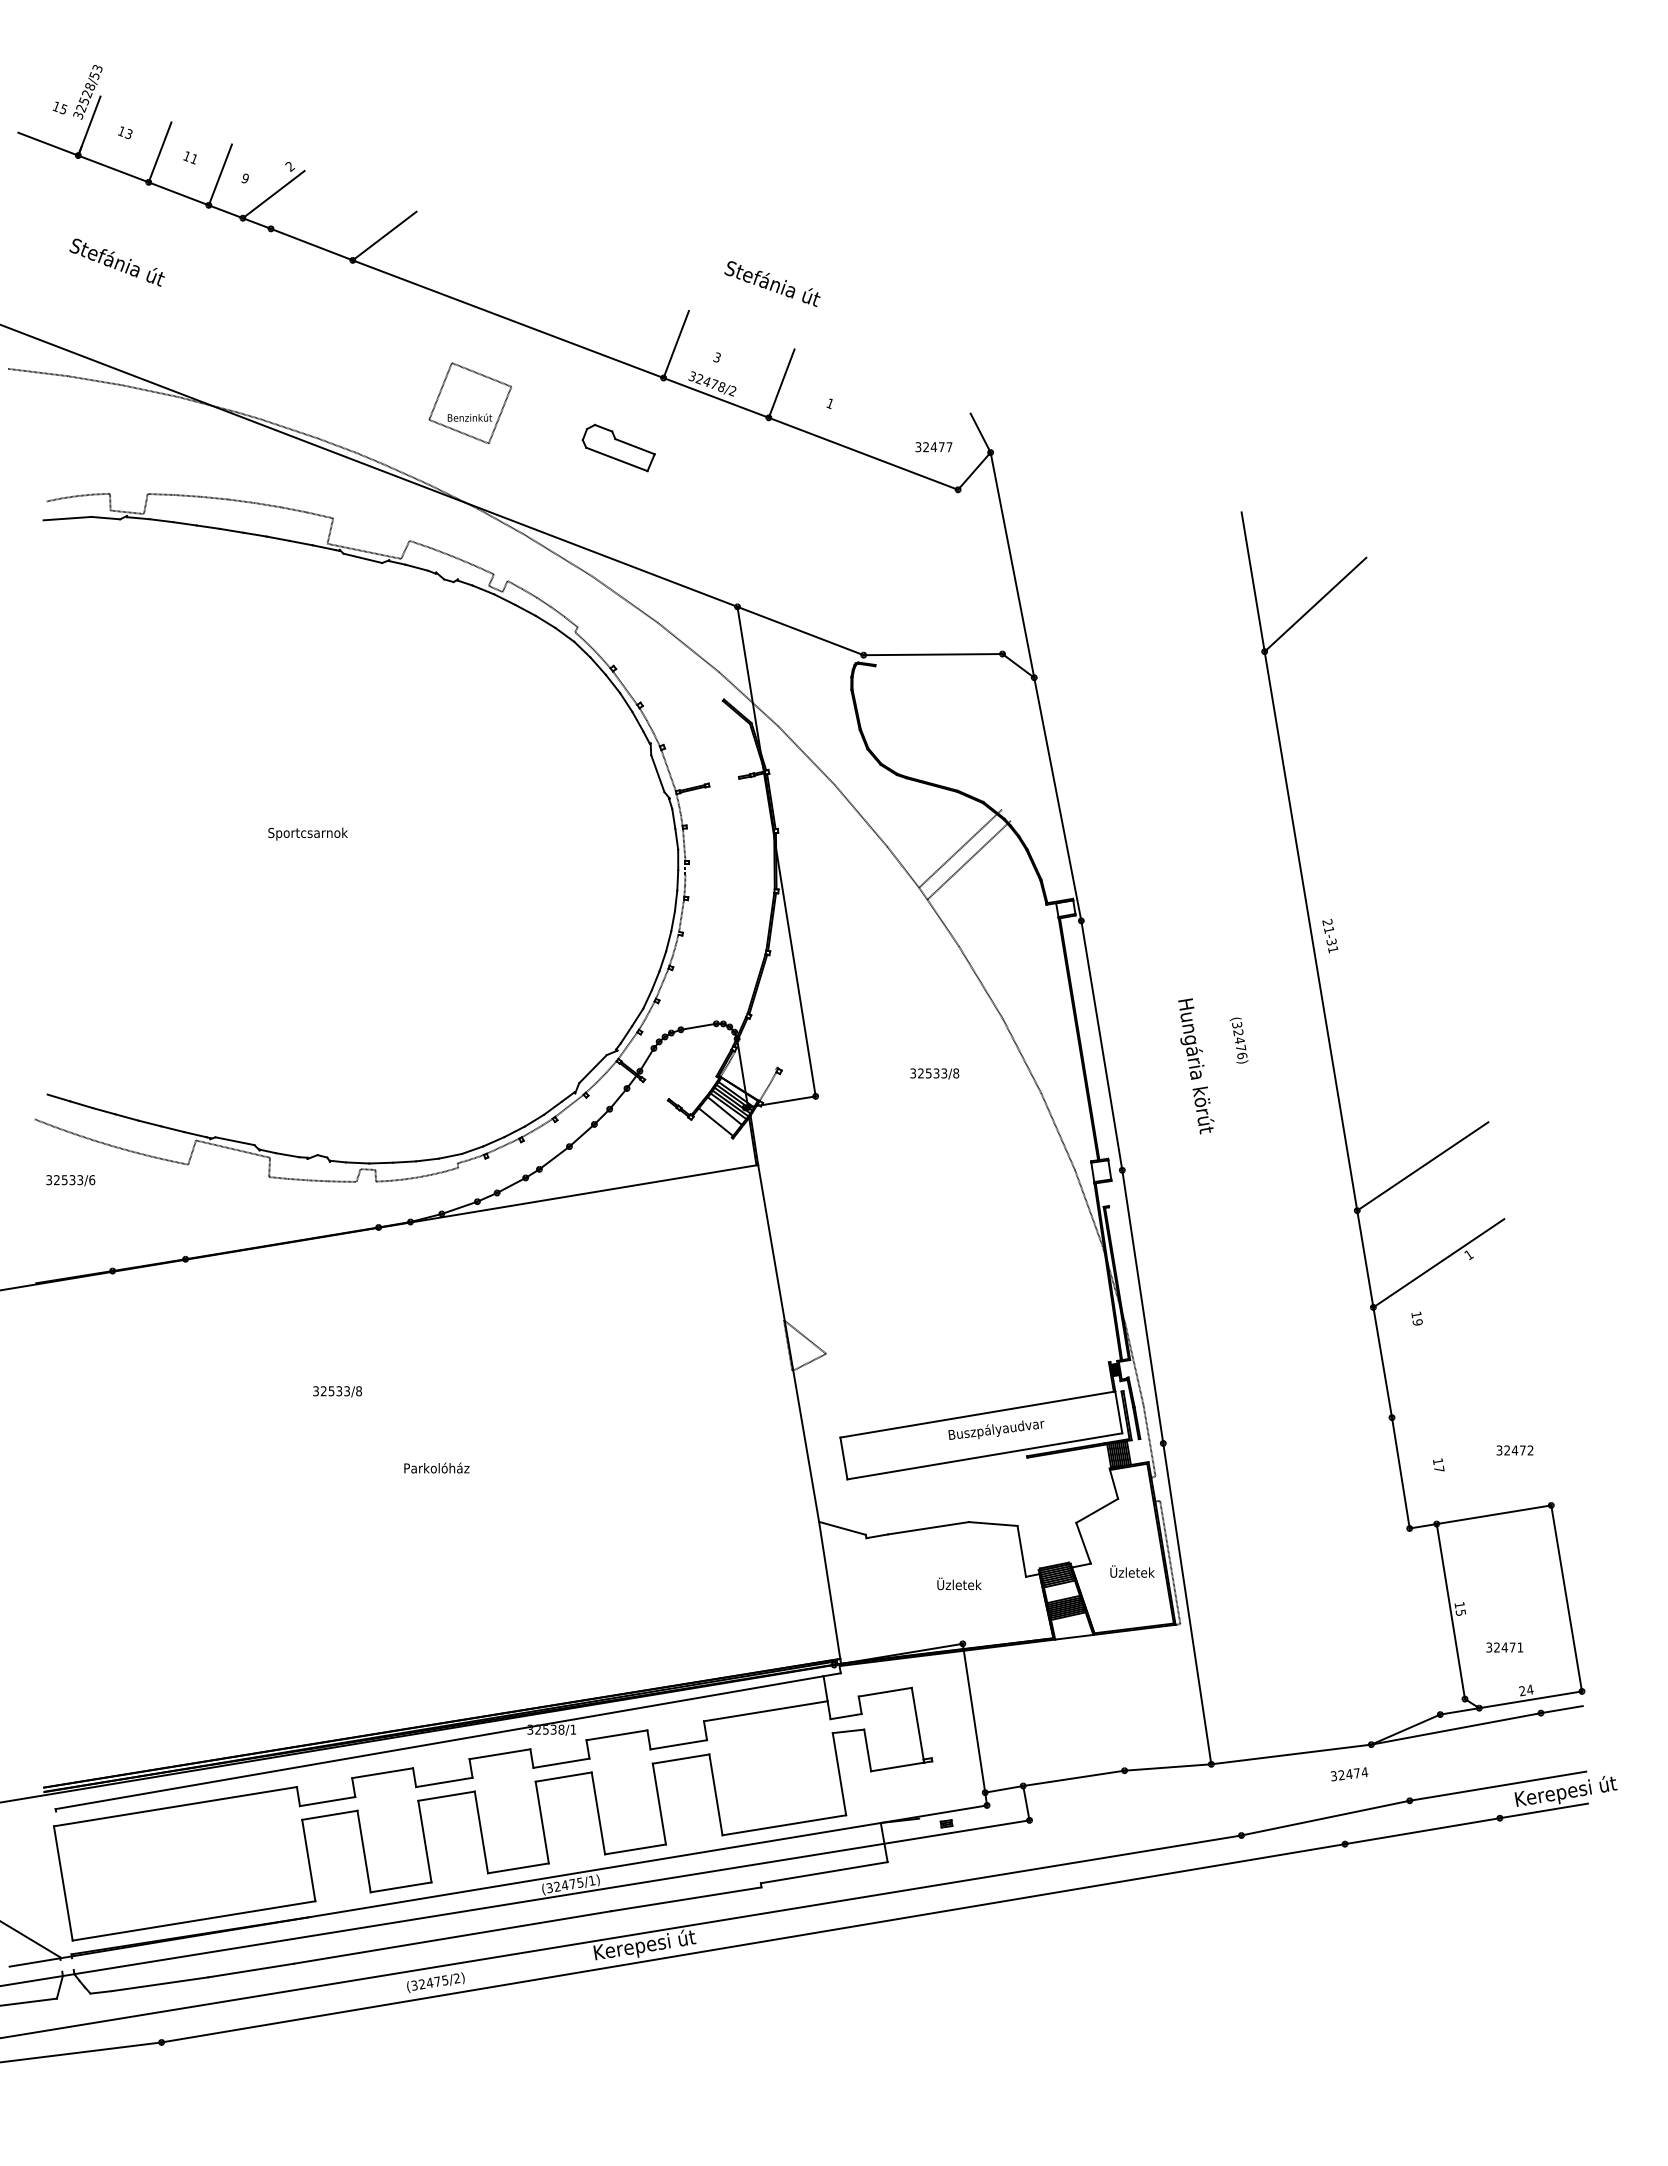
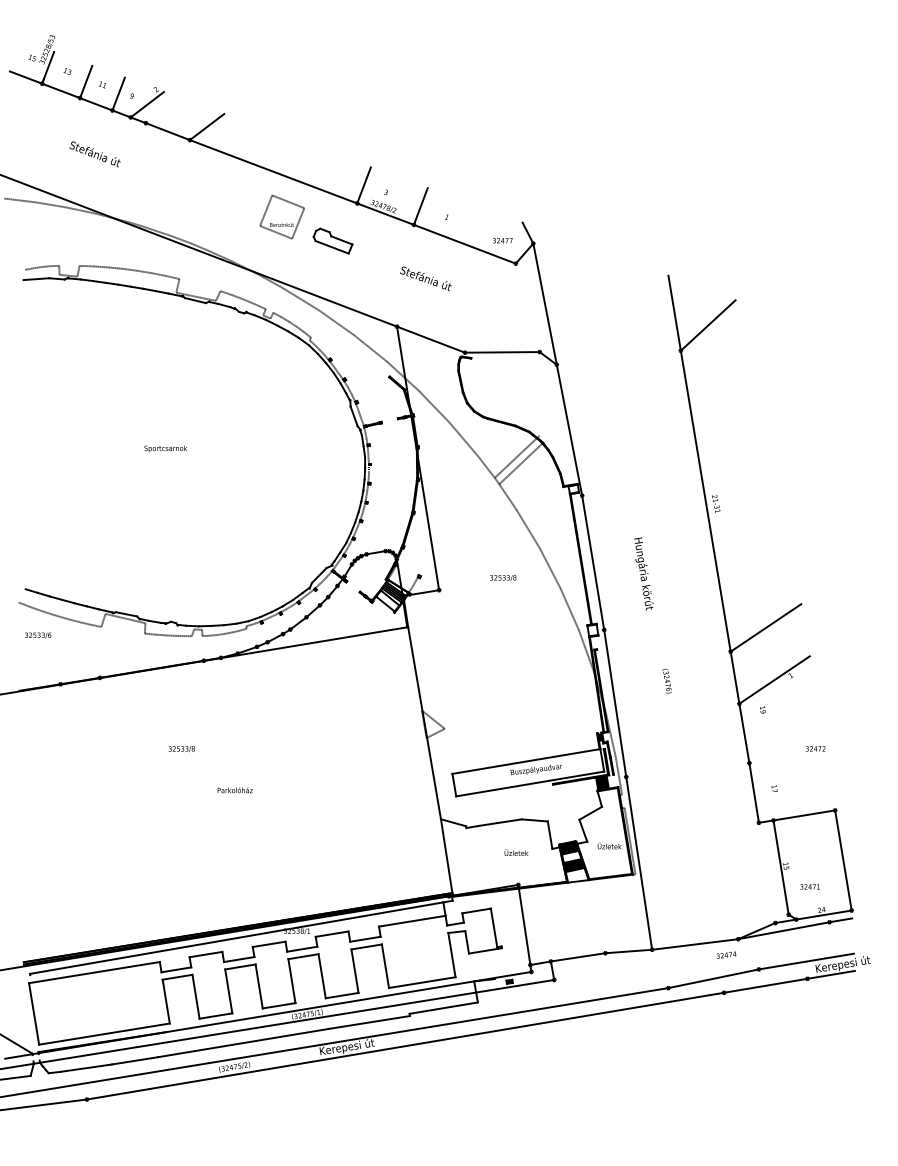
text: (116, 262) -> (94, 154), moved
text: (771, 283) -> (425, 278), moved
part: (469, 402) -> (281, 216), moved
text: (1238, 1039) -> (666, 680), moved
text: (1514, 1449) -> (815, 748), moved

